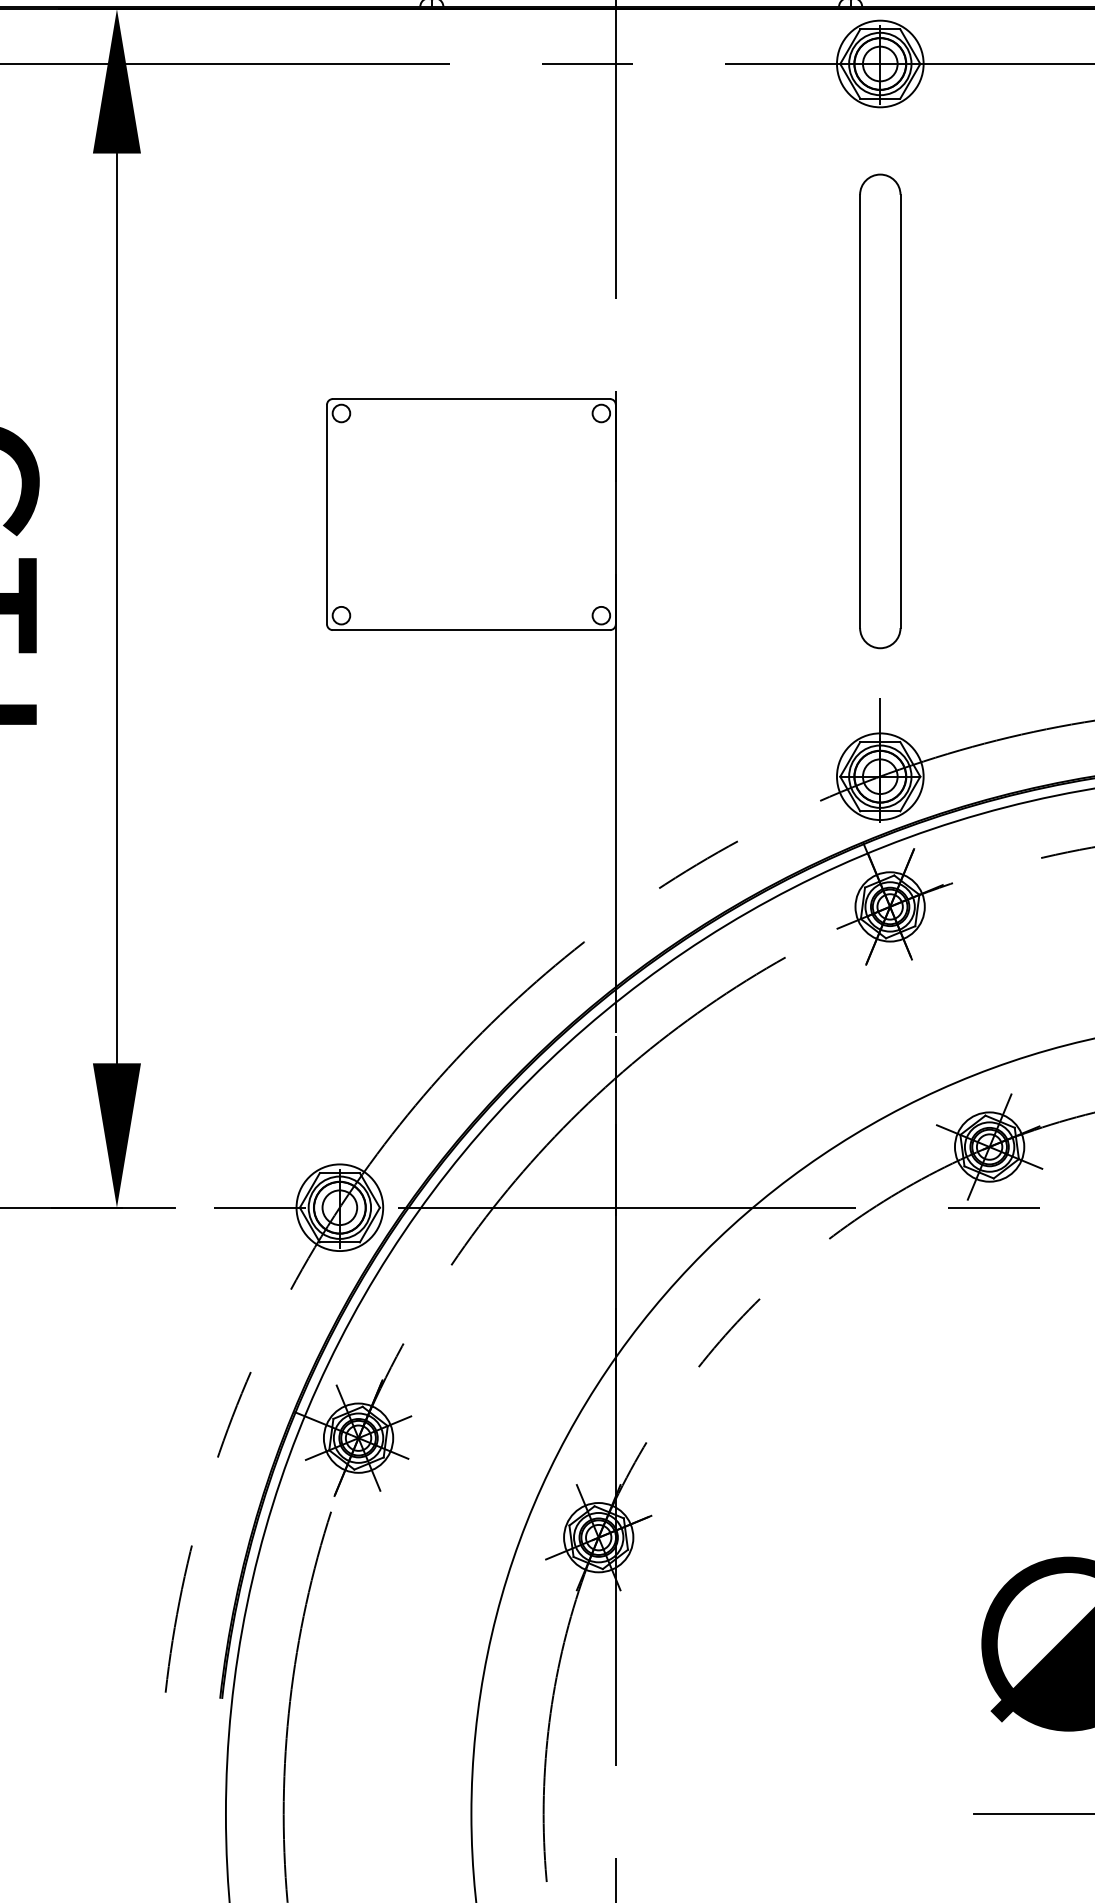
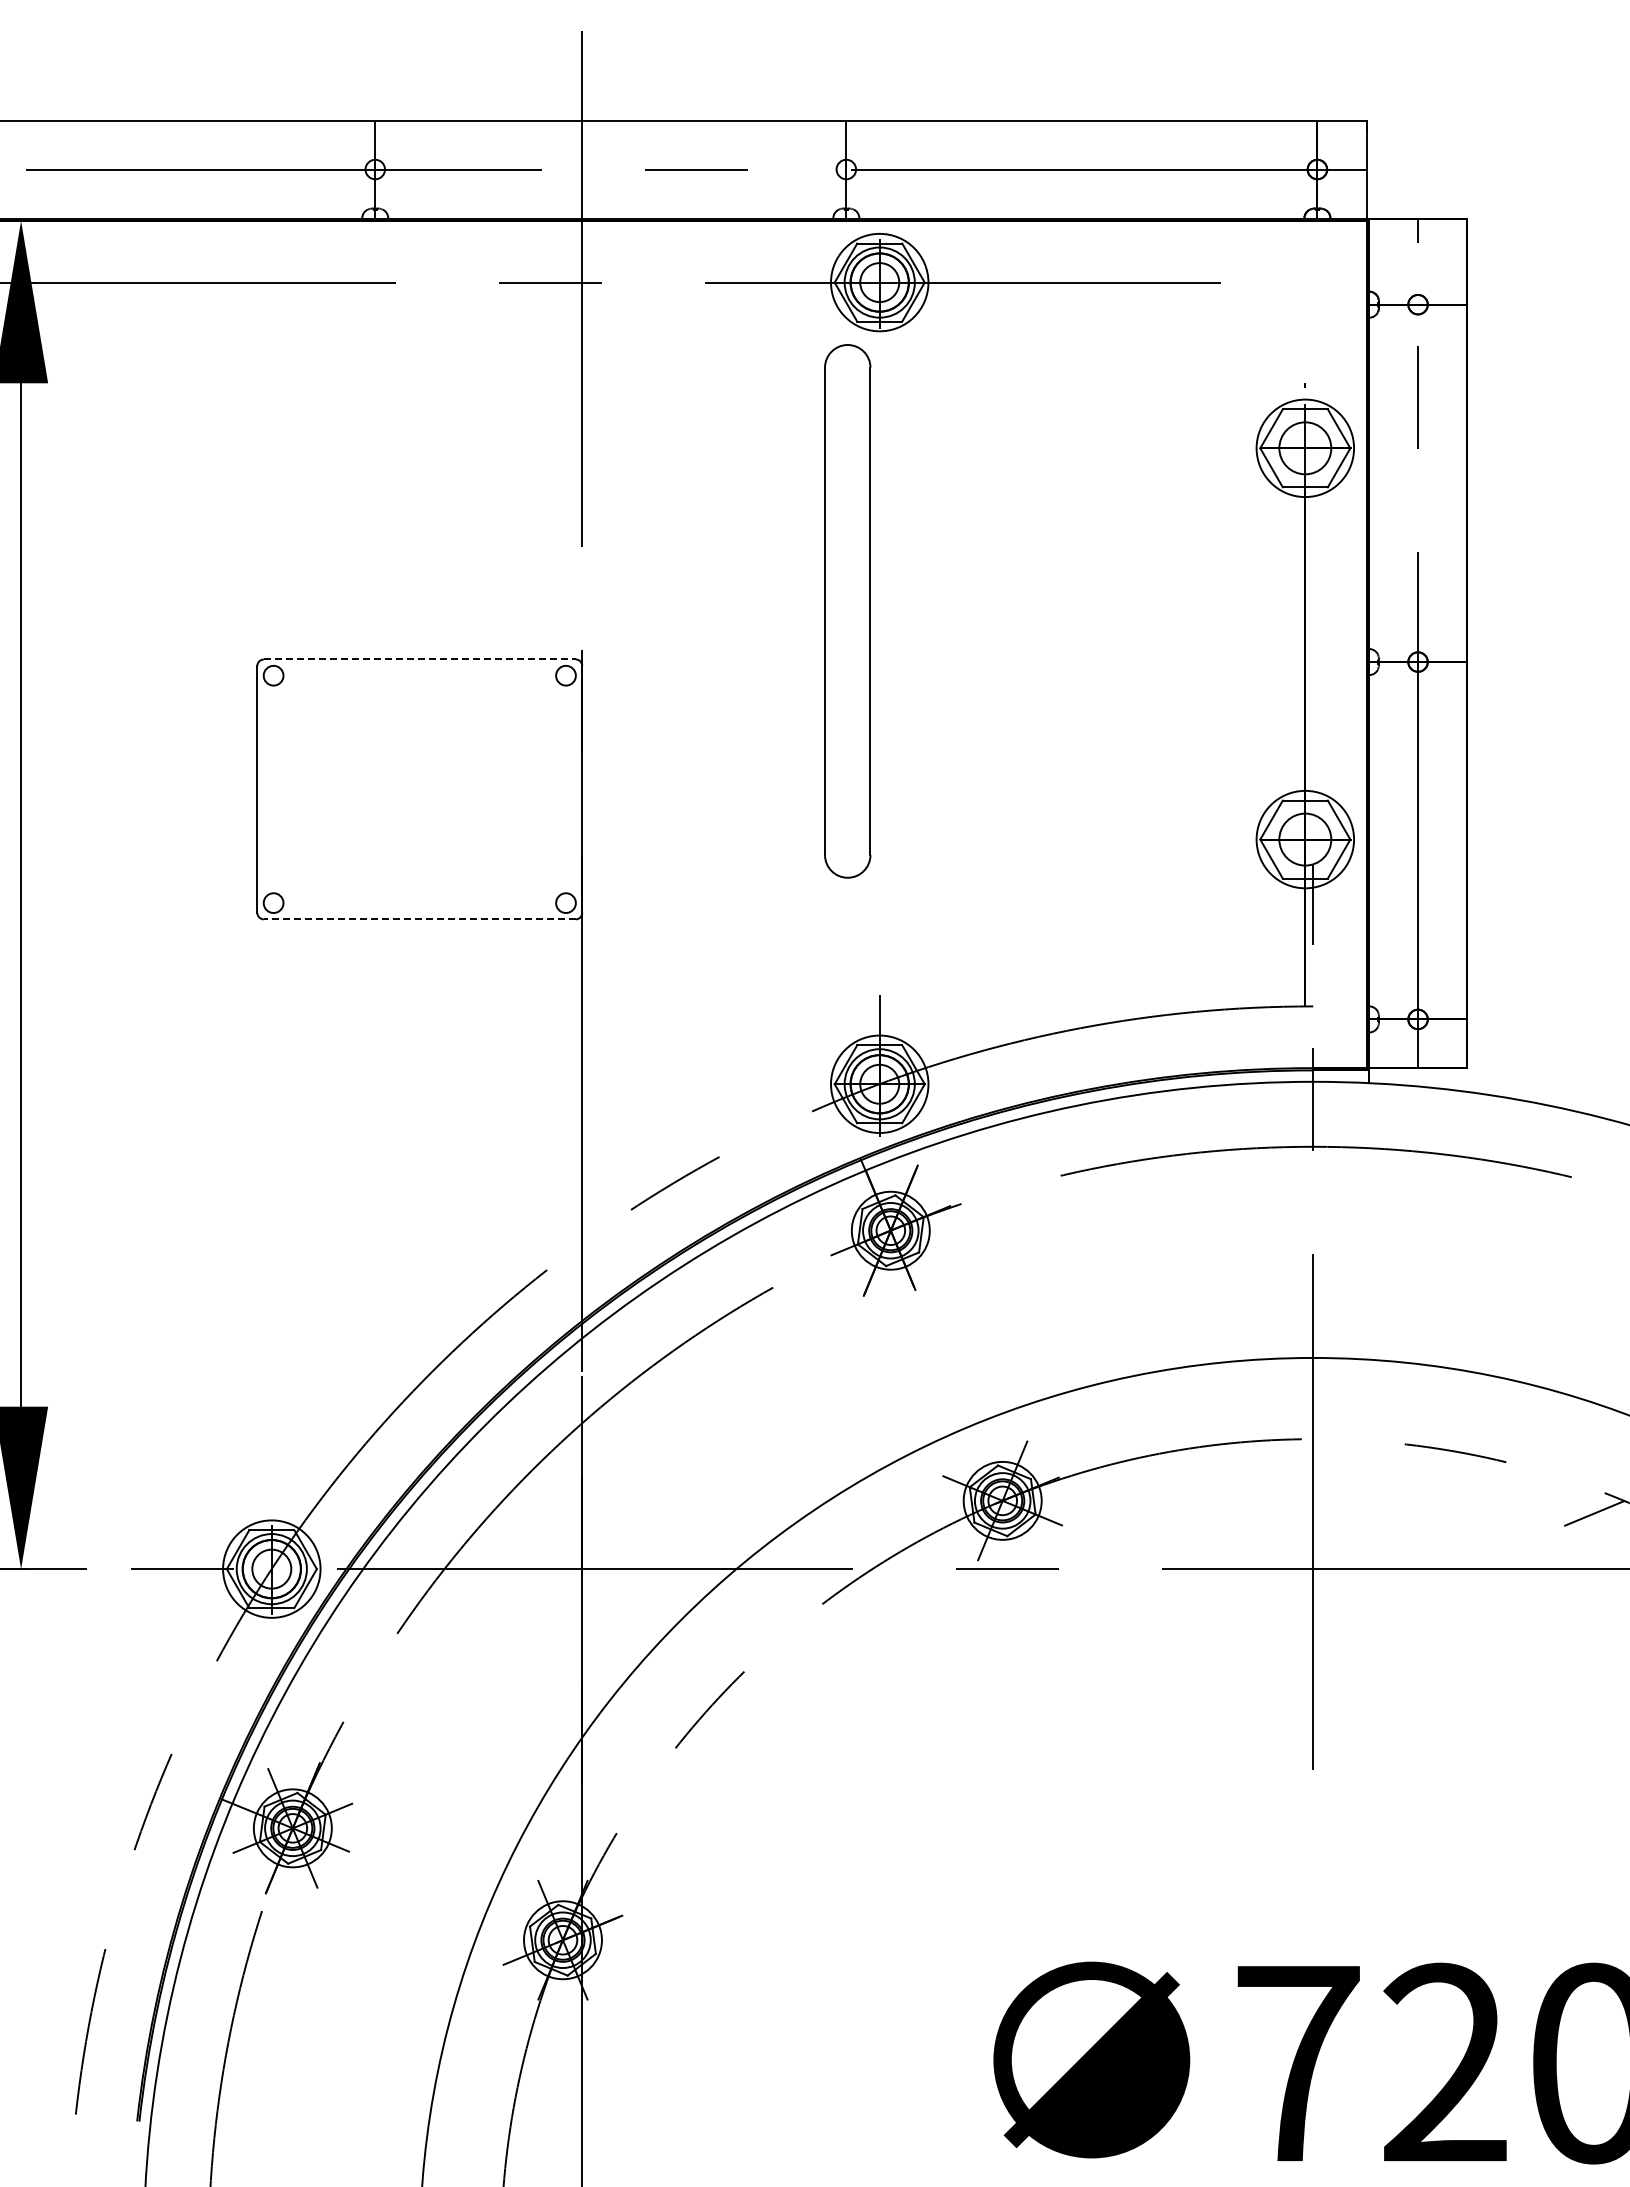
line: (471, 399) -> (419, 659), solid -> dashed
part: (880, 411) -> (847, 611), moved
line: (471, 630) -> (419, 919), solid -> dashed

